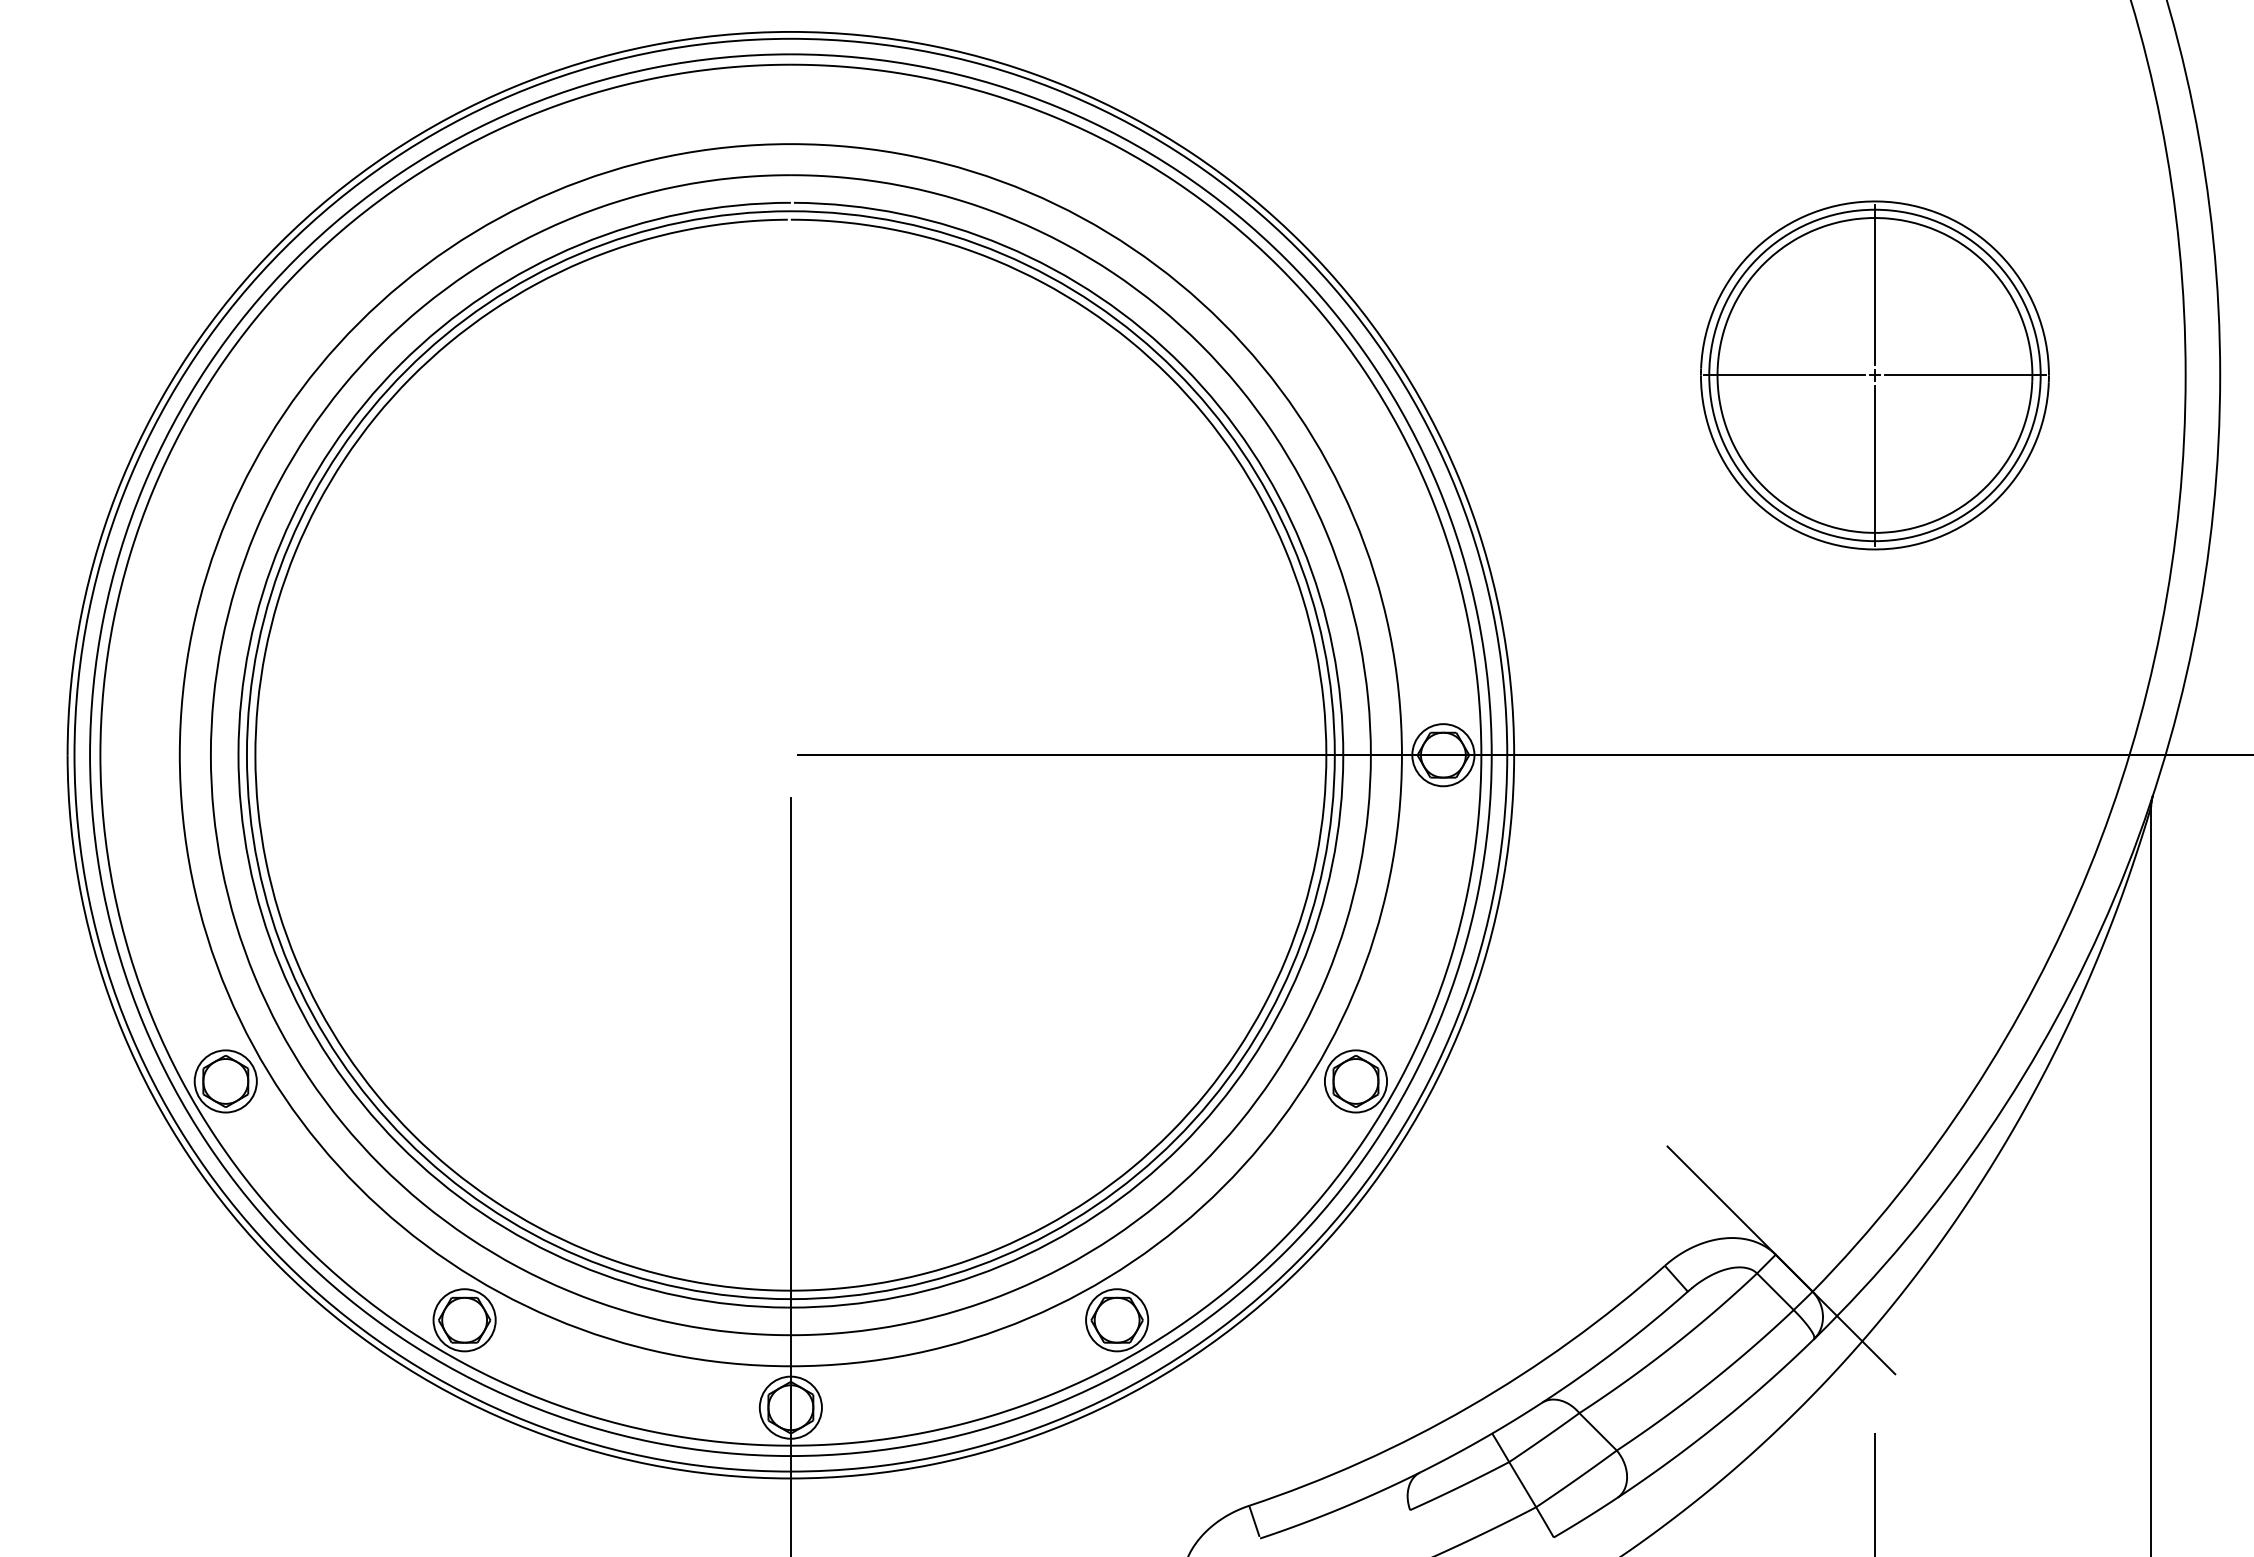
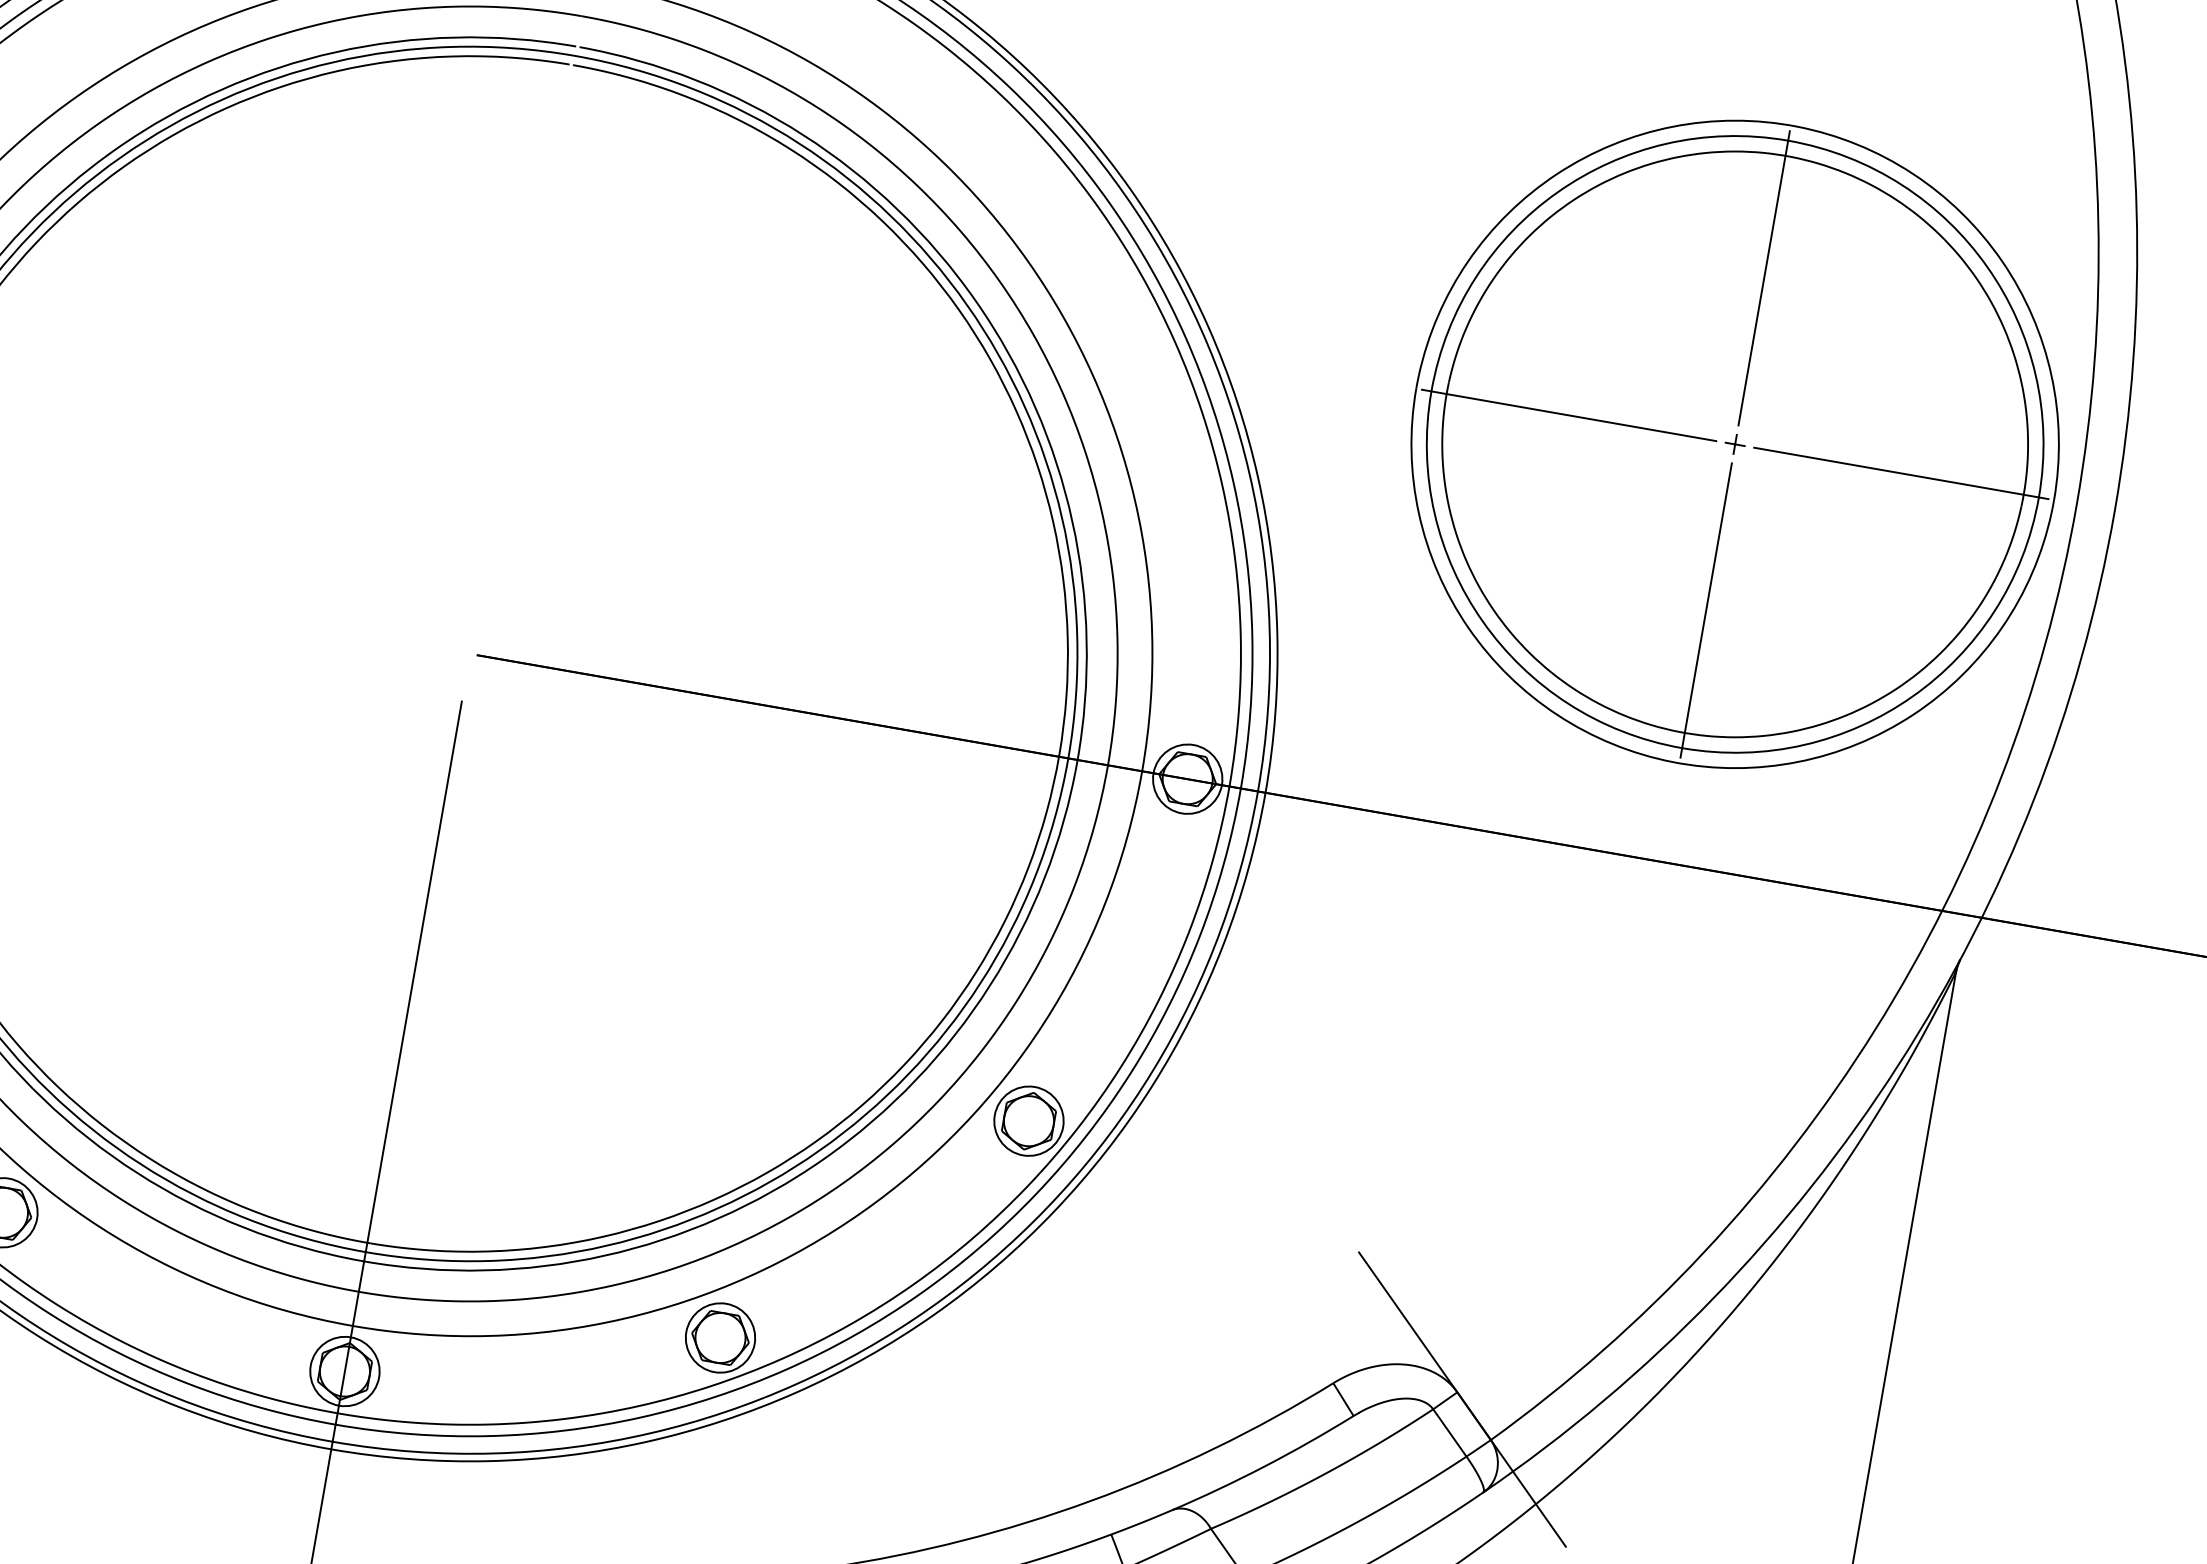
part: (1874, 375) -> (1734, 444), size x1.67

